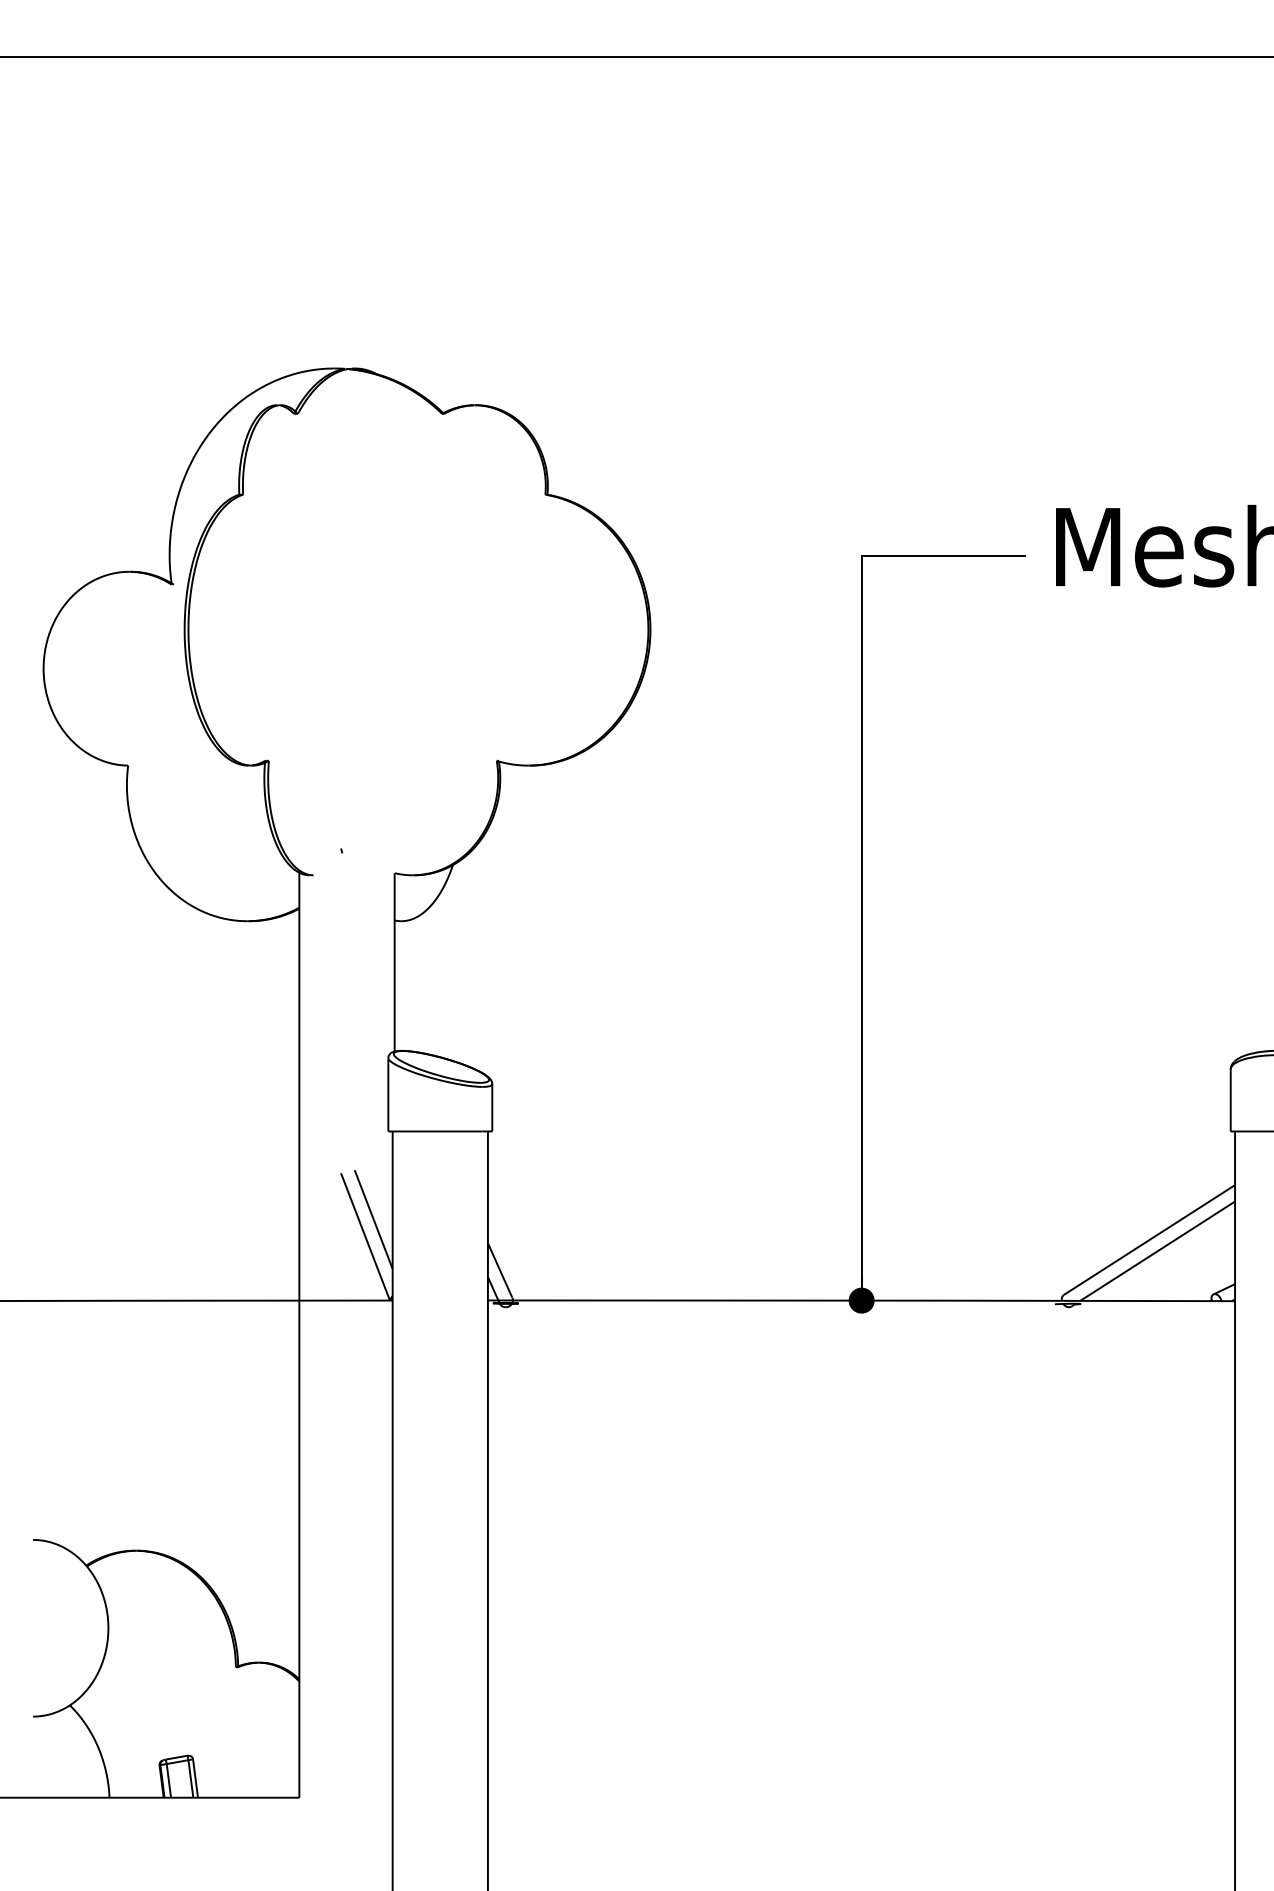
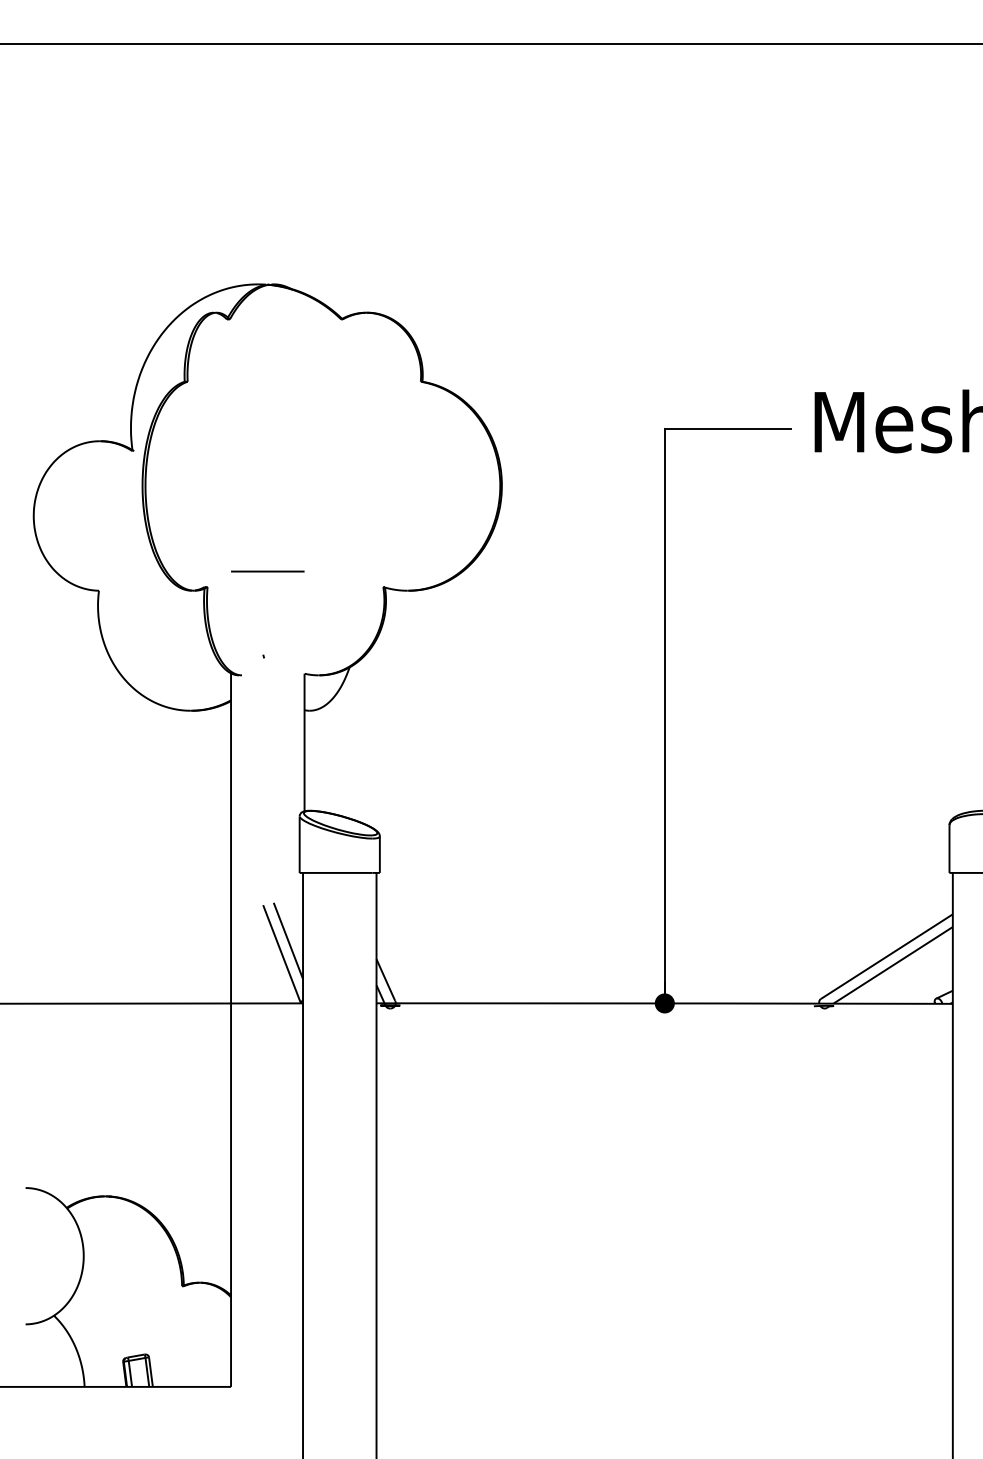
line: (346, 740) -> (267, 571), added

